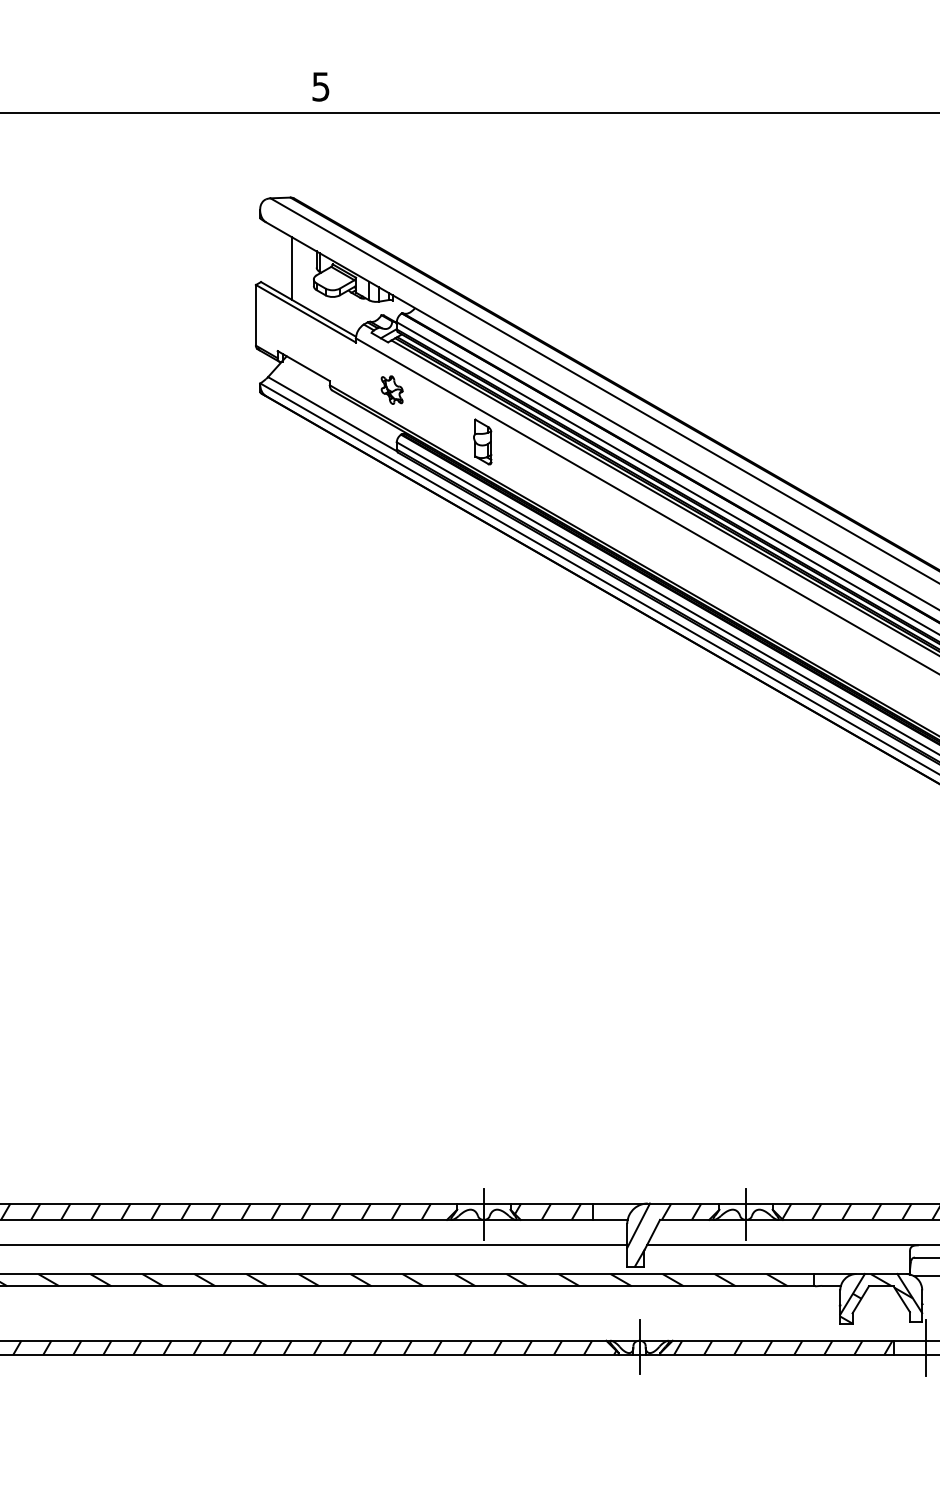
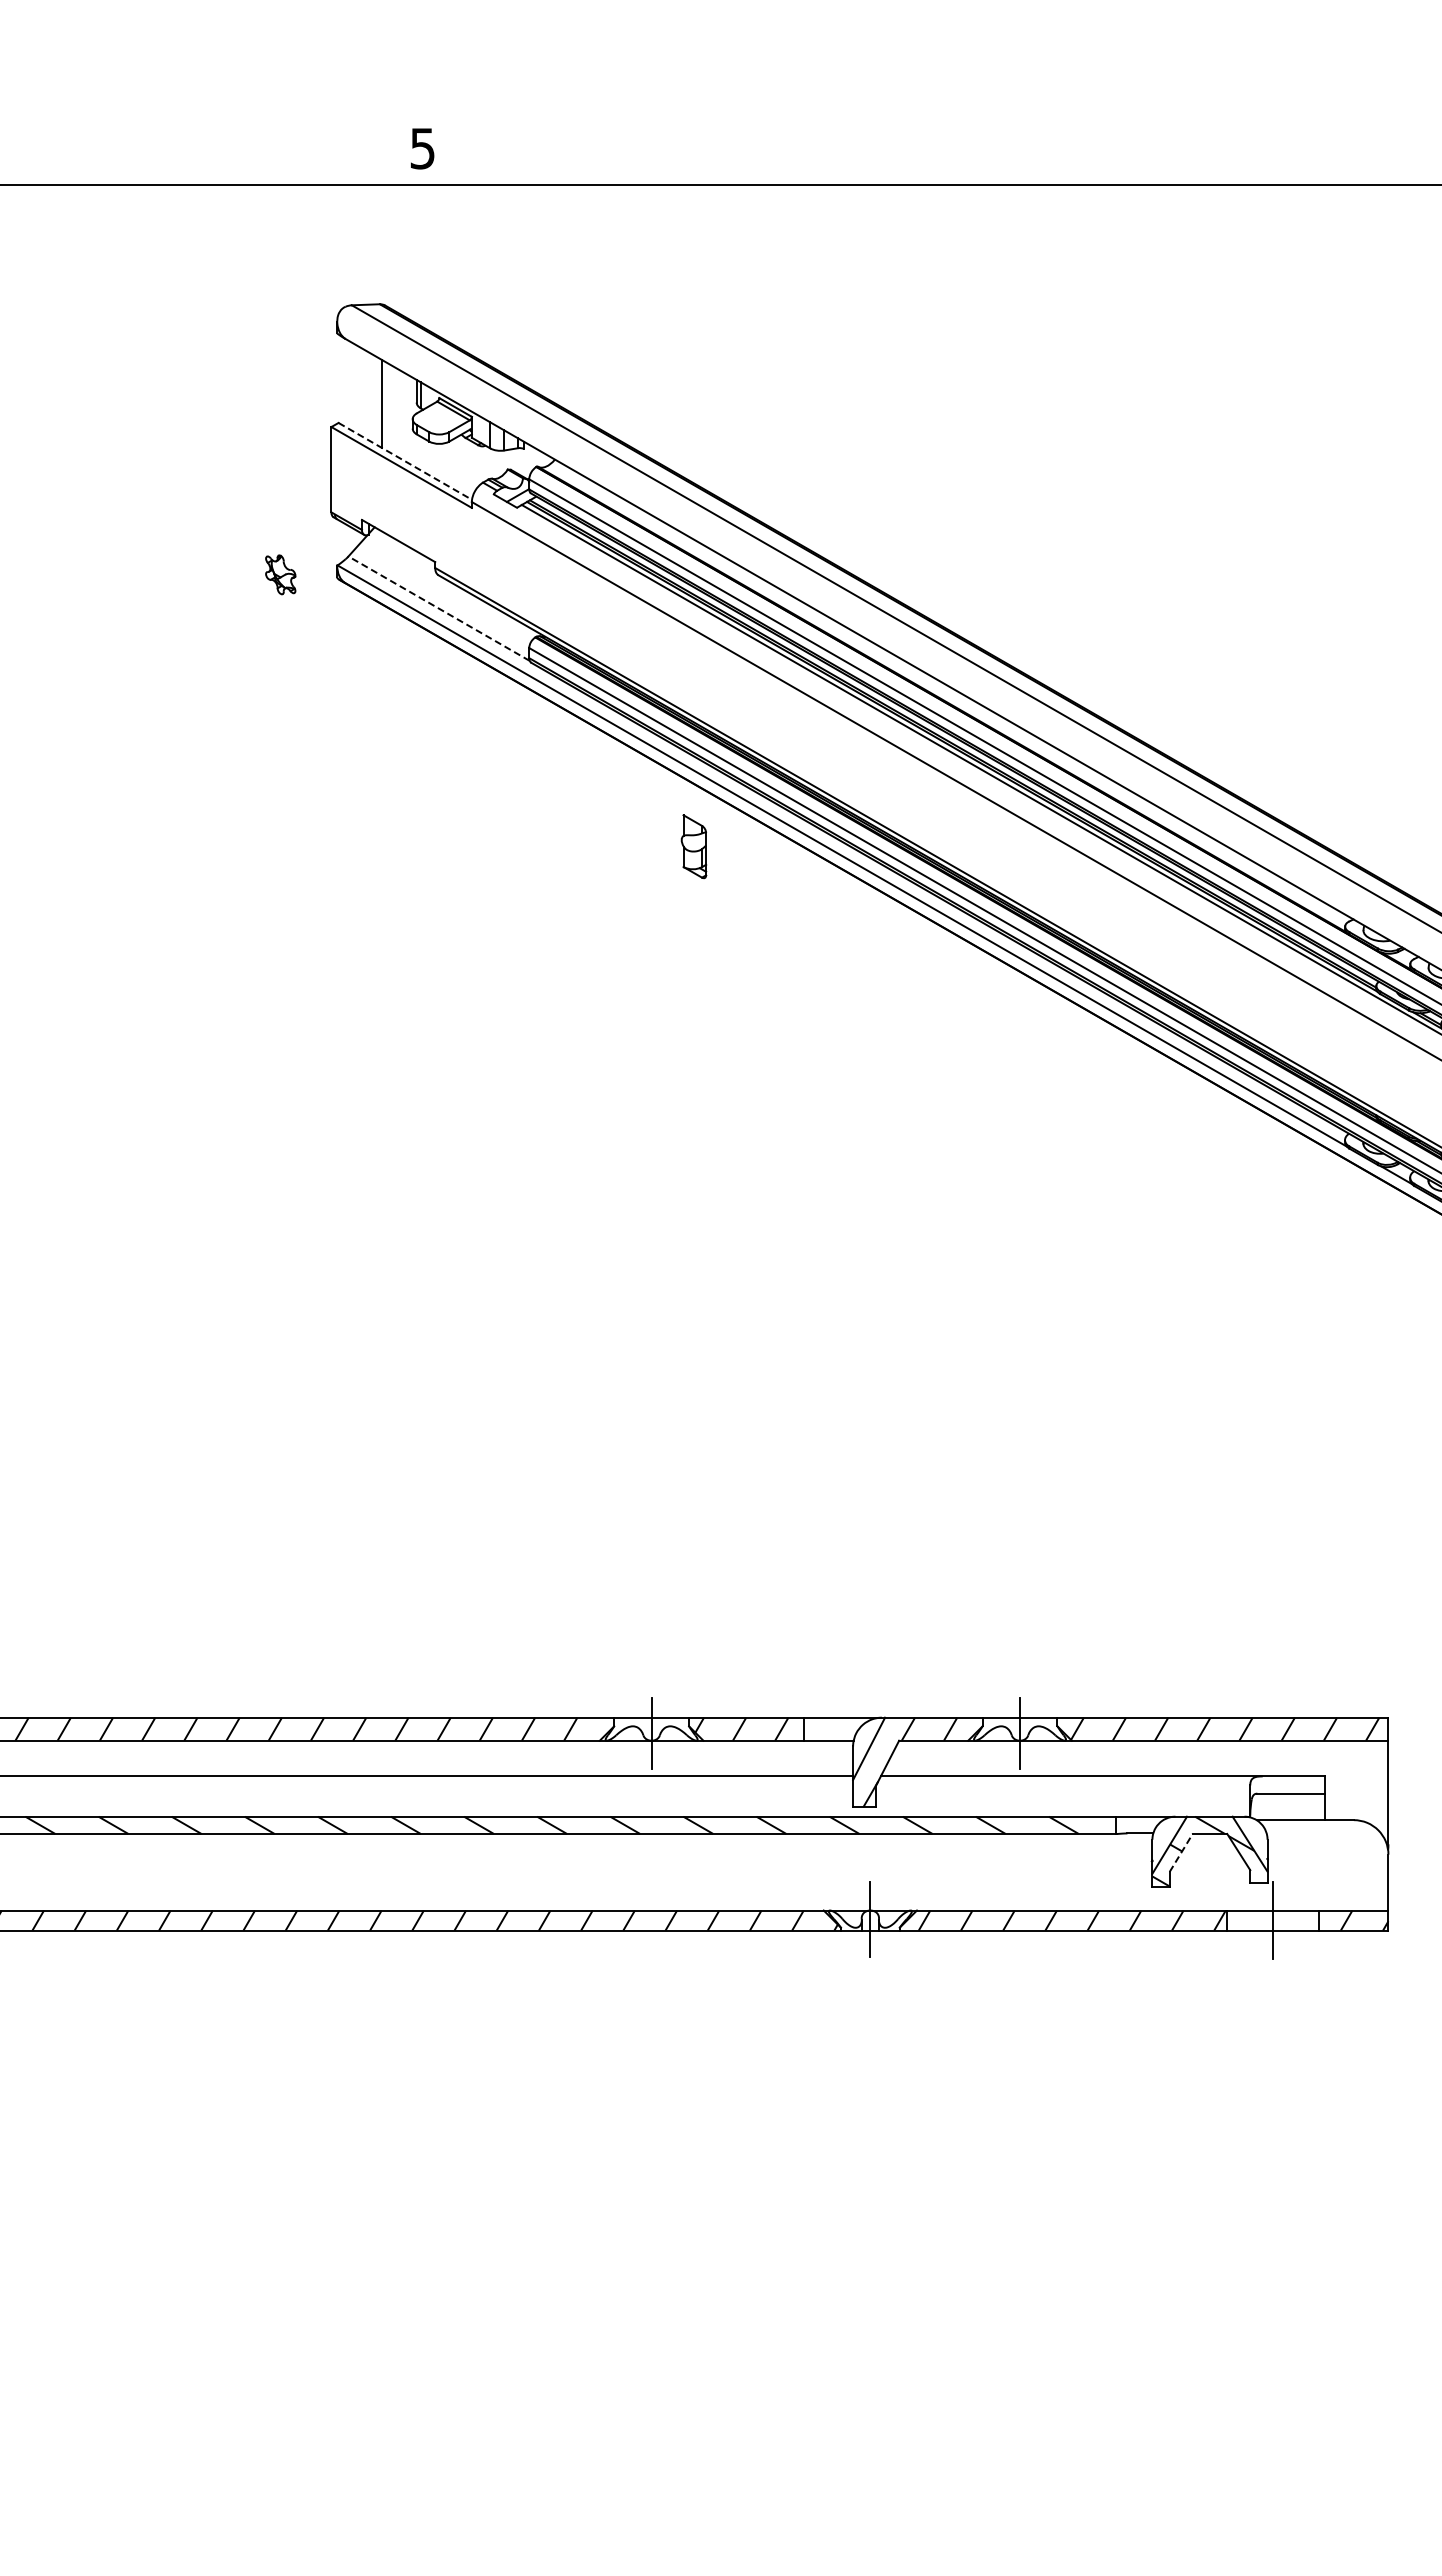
line: (308, 309) -> (405, 461), solid -> dashed
part: (391, 389) -> (280, 574), moved
line: (332, 414) -> (439, 608), solid -> dashed
part: (482, 441) -> (693, 846), moved
line: (860, 1299) -> (1181, 1852), solid -> dashed

